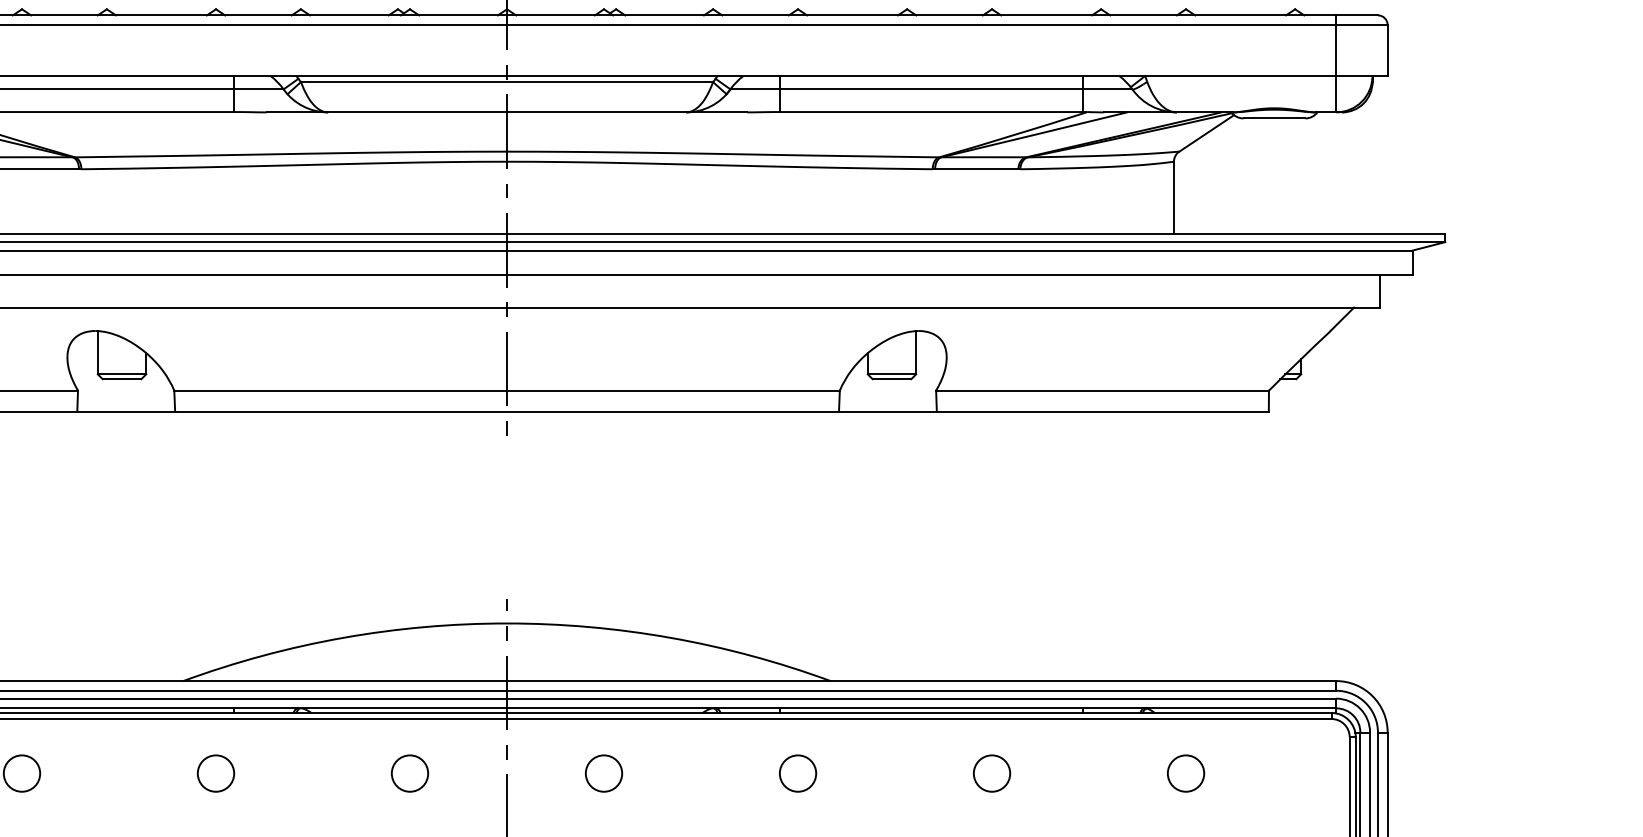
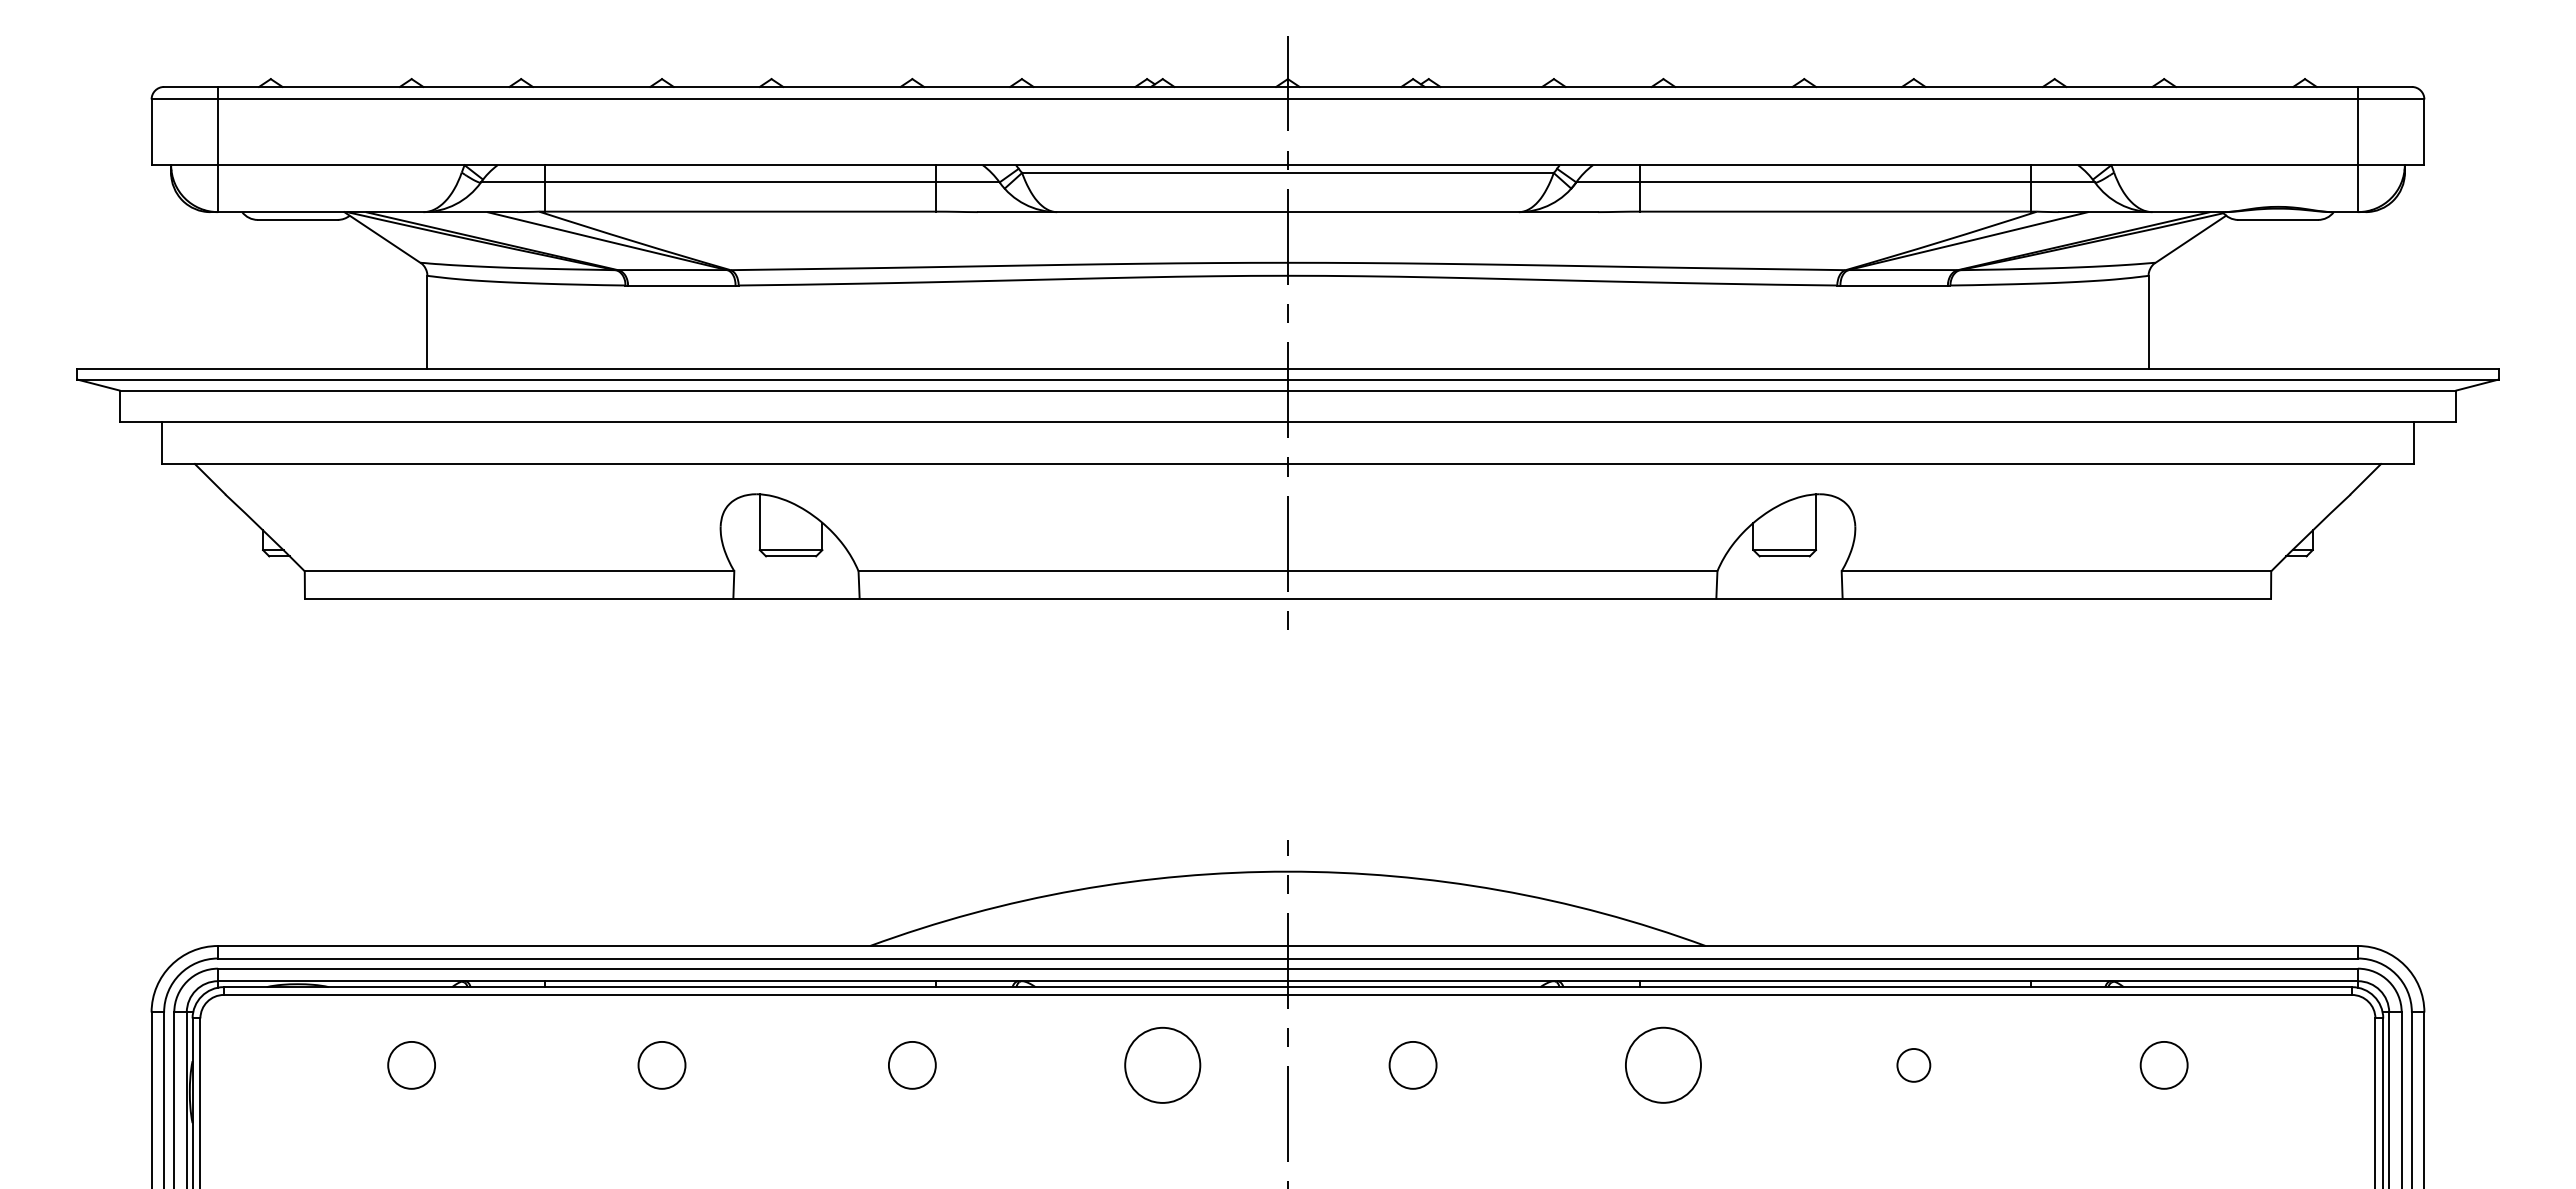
circle: (409, 772) -> (1162, 1064), size x1.6
circle: (798, 773) -> (1663, 1065), size x1.6
circle: (991, 773) -> (1913, 1065), size x0.7

